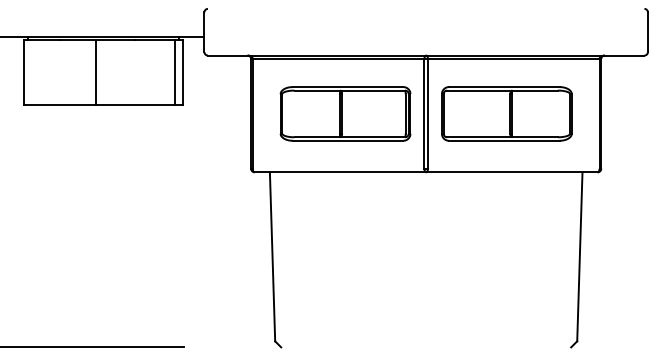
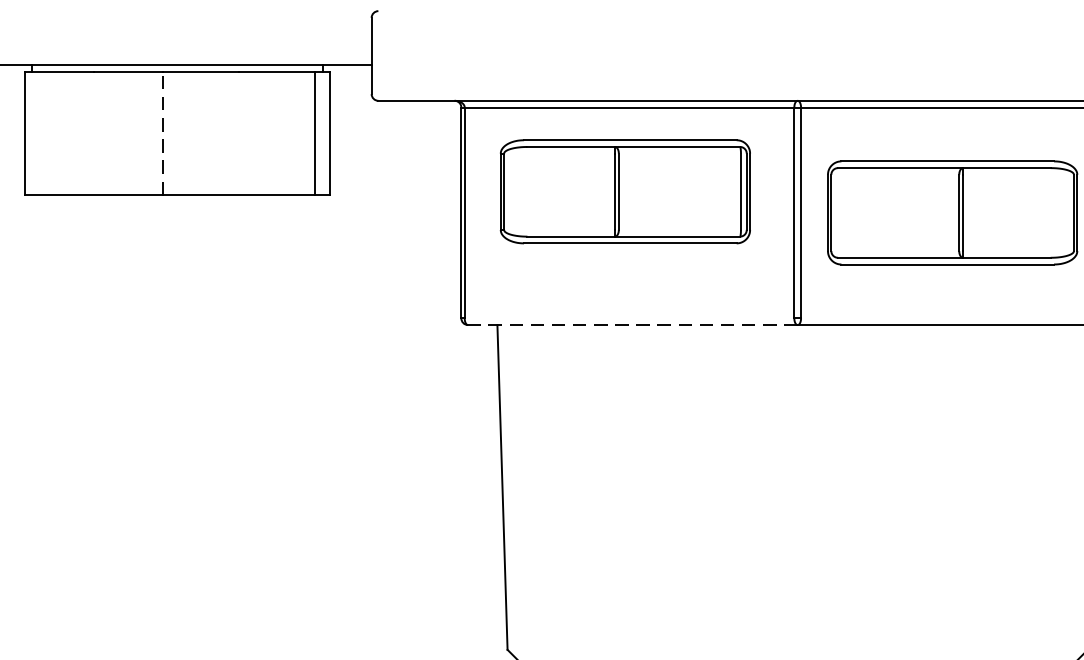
line: (95, 72) -> (162, 133), solid -> dashed
part: (345, 113) -> (625, 190), moved
line: (340, 172) -> (633, 325), solid -> dashed

